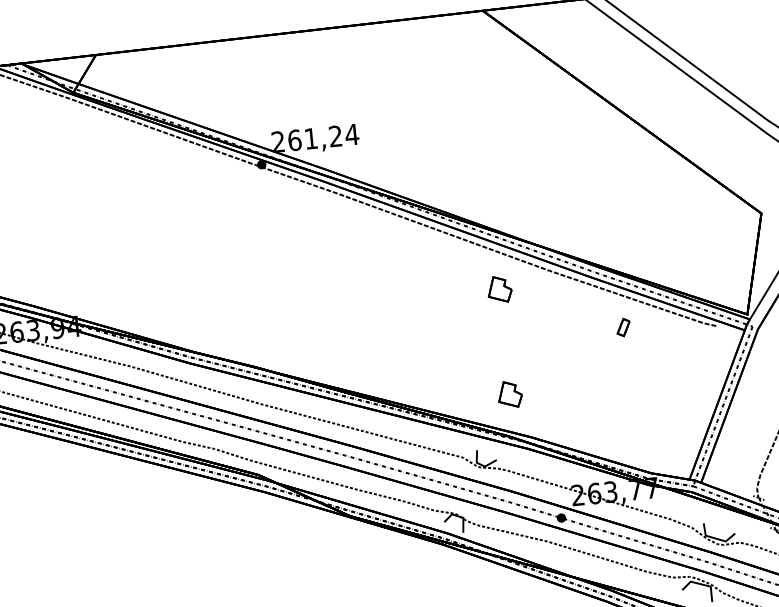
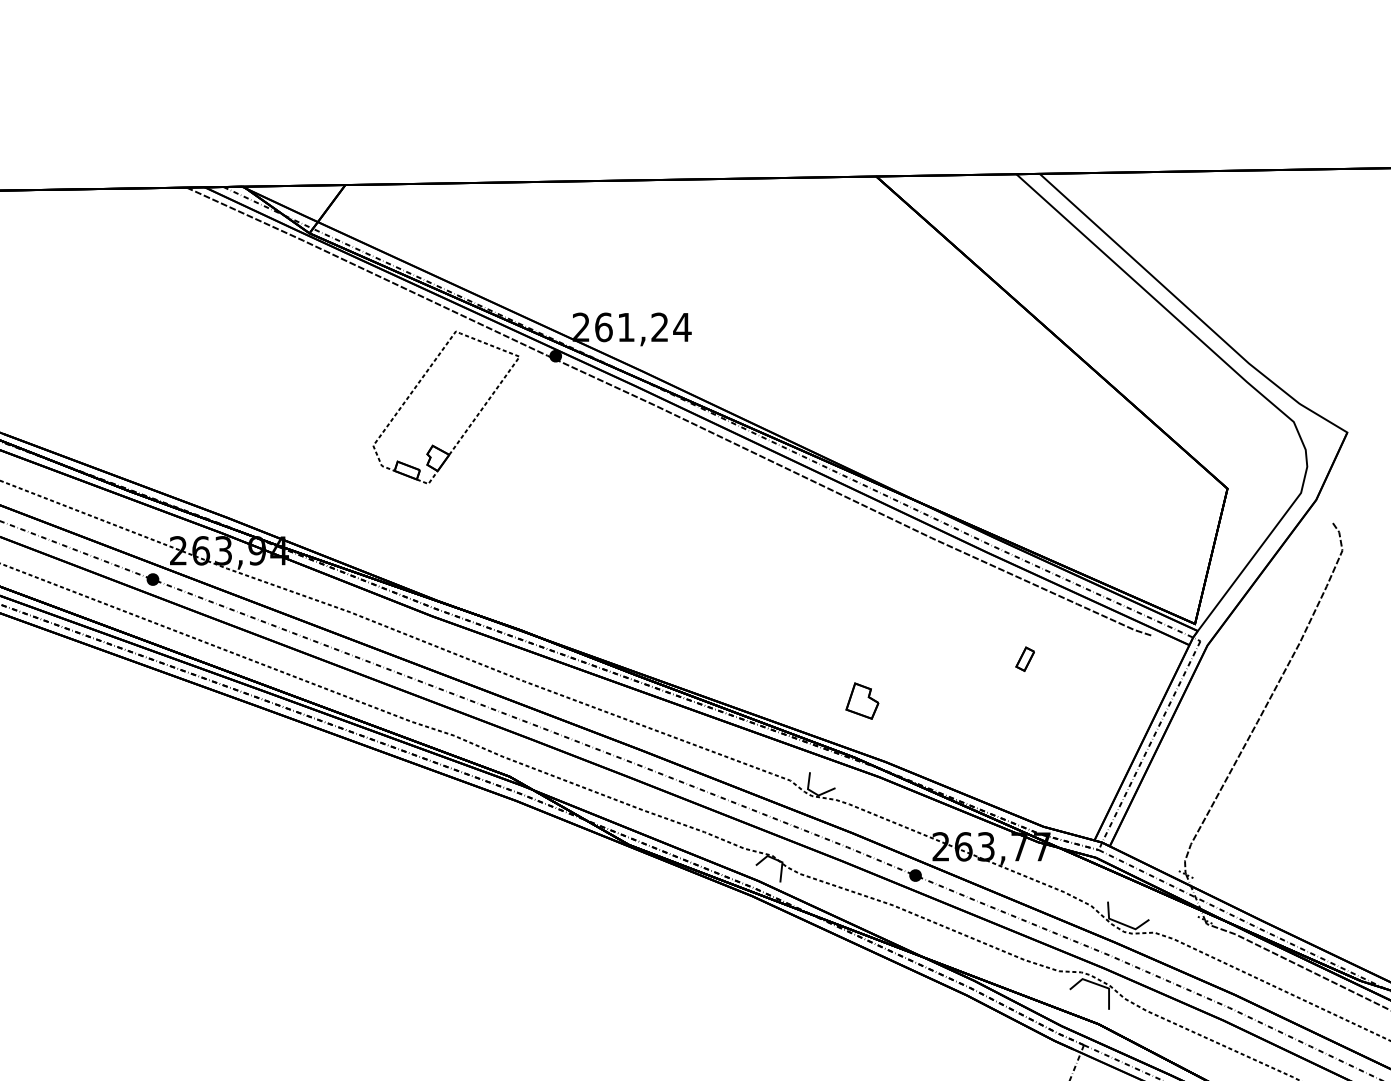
part: (203, 220) -> (469, 424), added
part: (499, 289) -> (862, 556), removed
part: (622, 327) -> (1024, 658), moved

